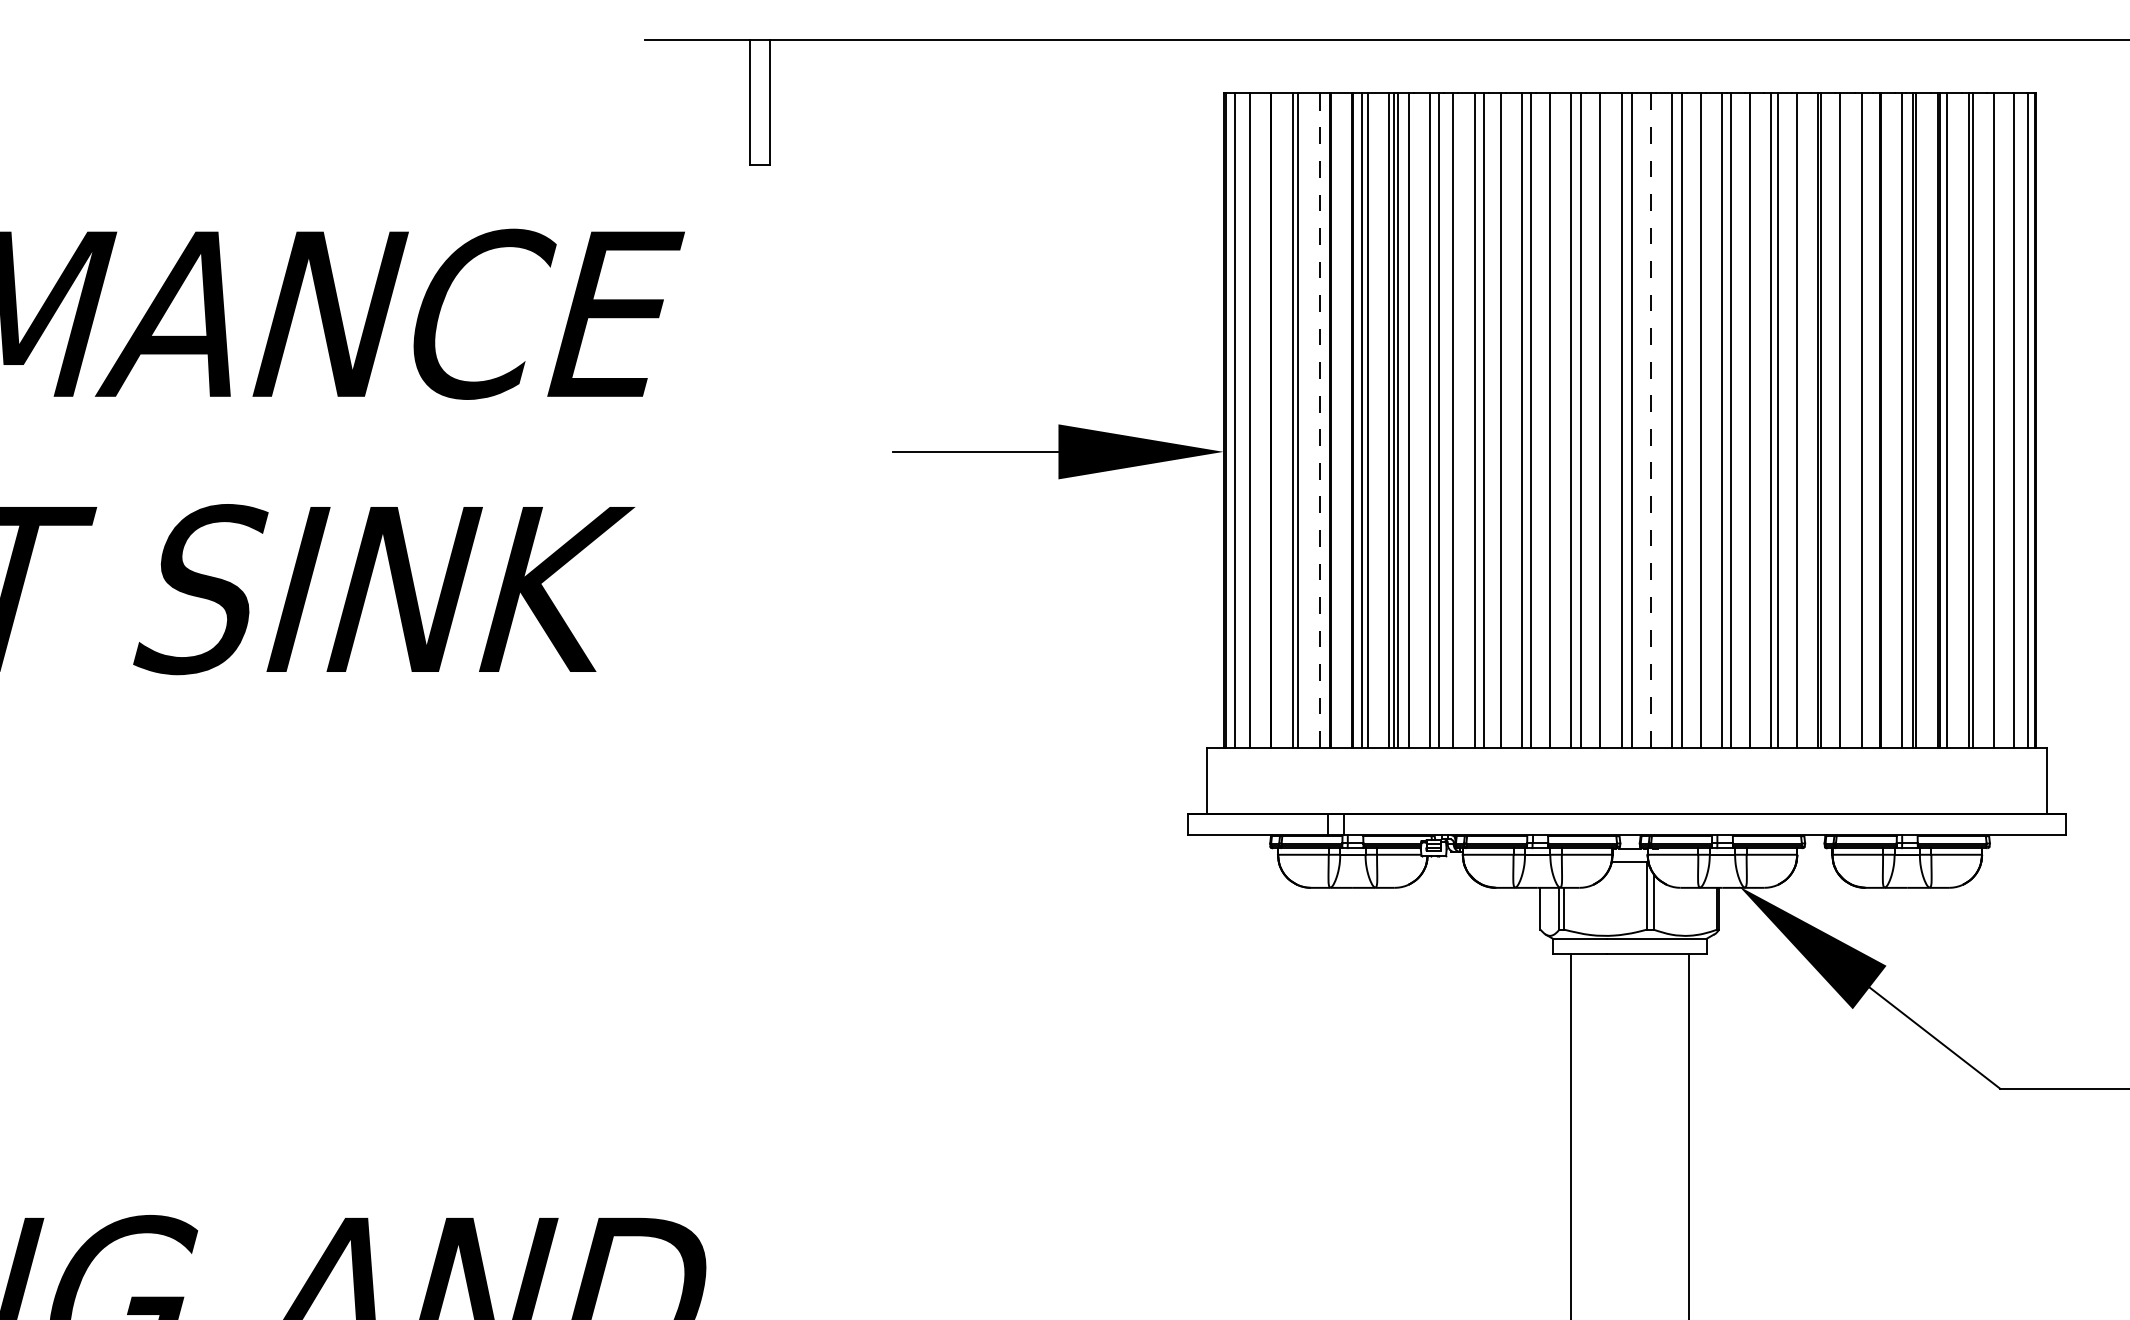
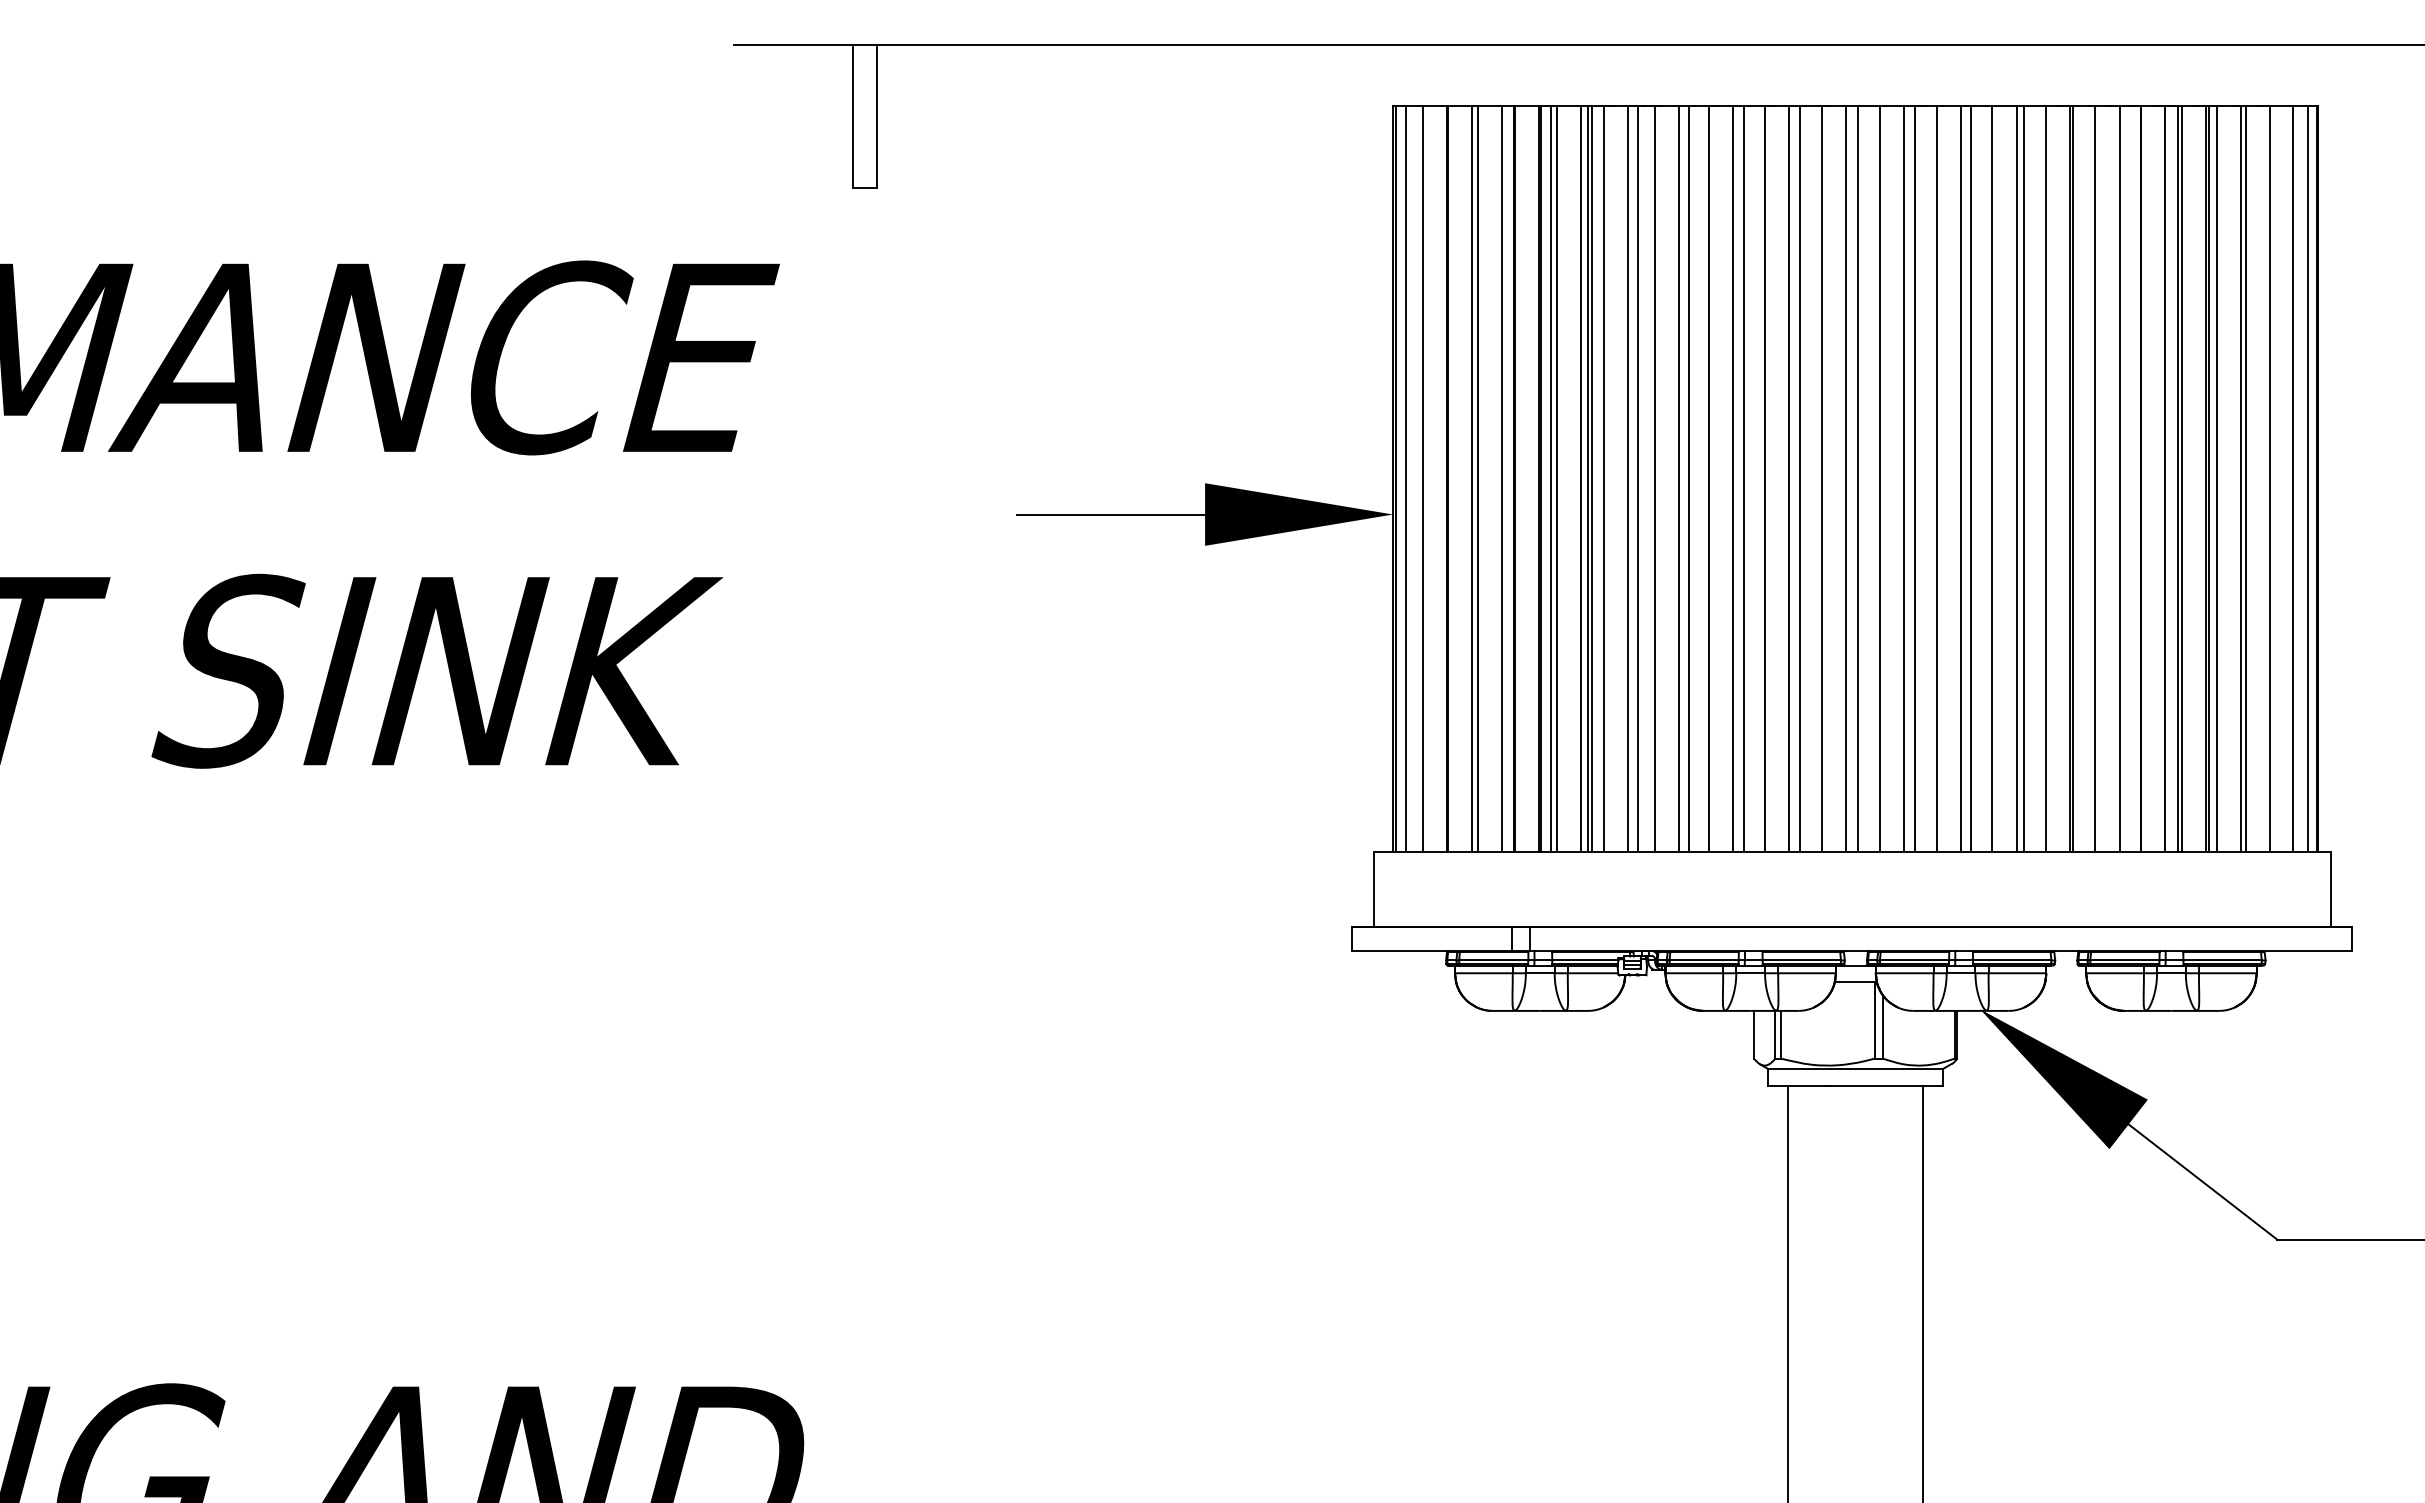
line: (1319, 421) -> (1502, 479), dashed -> solid
line: (1650, 421) -> (1879, 479), dashed -> solid

